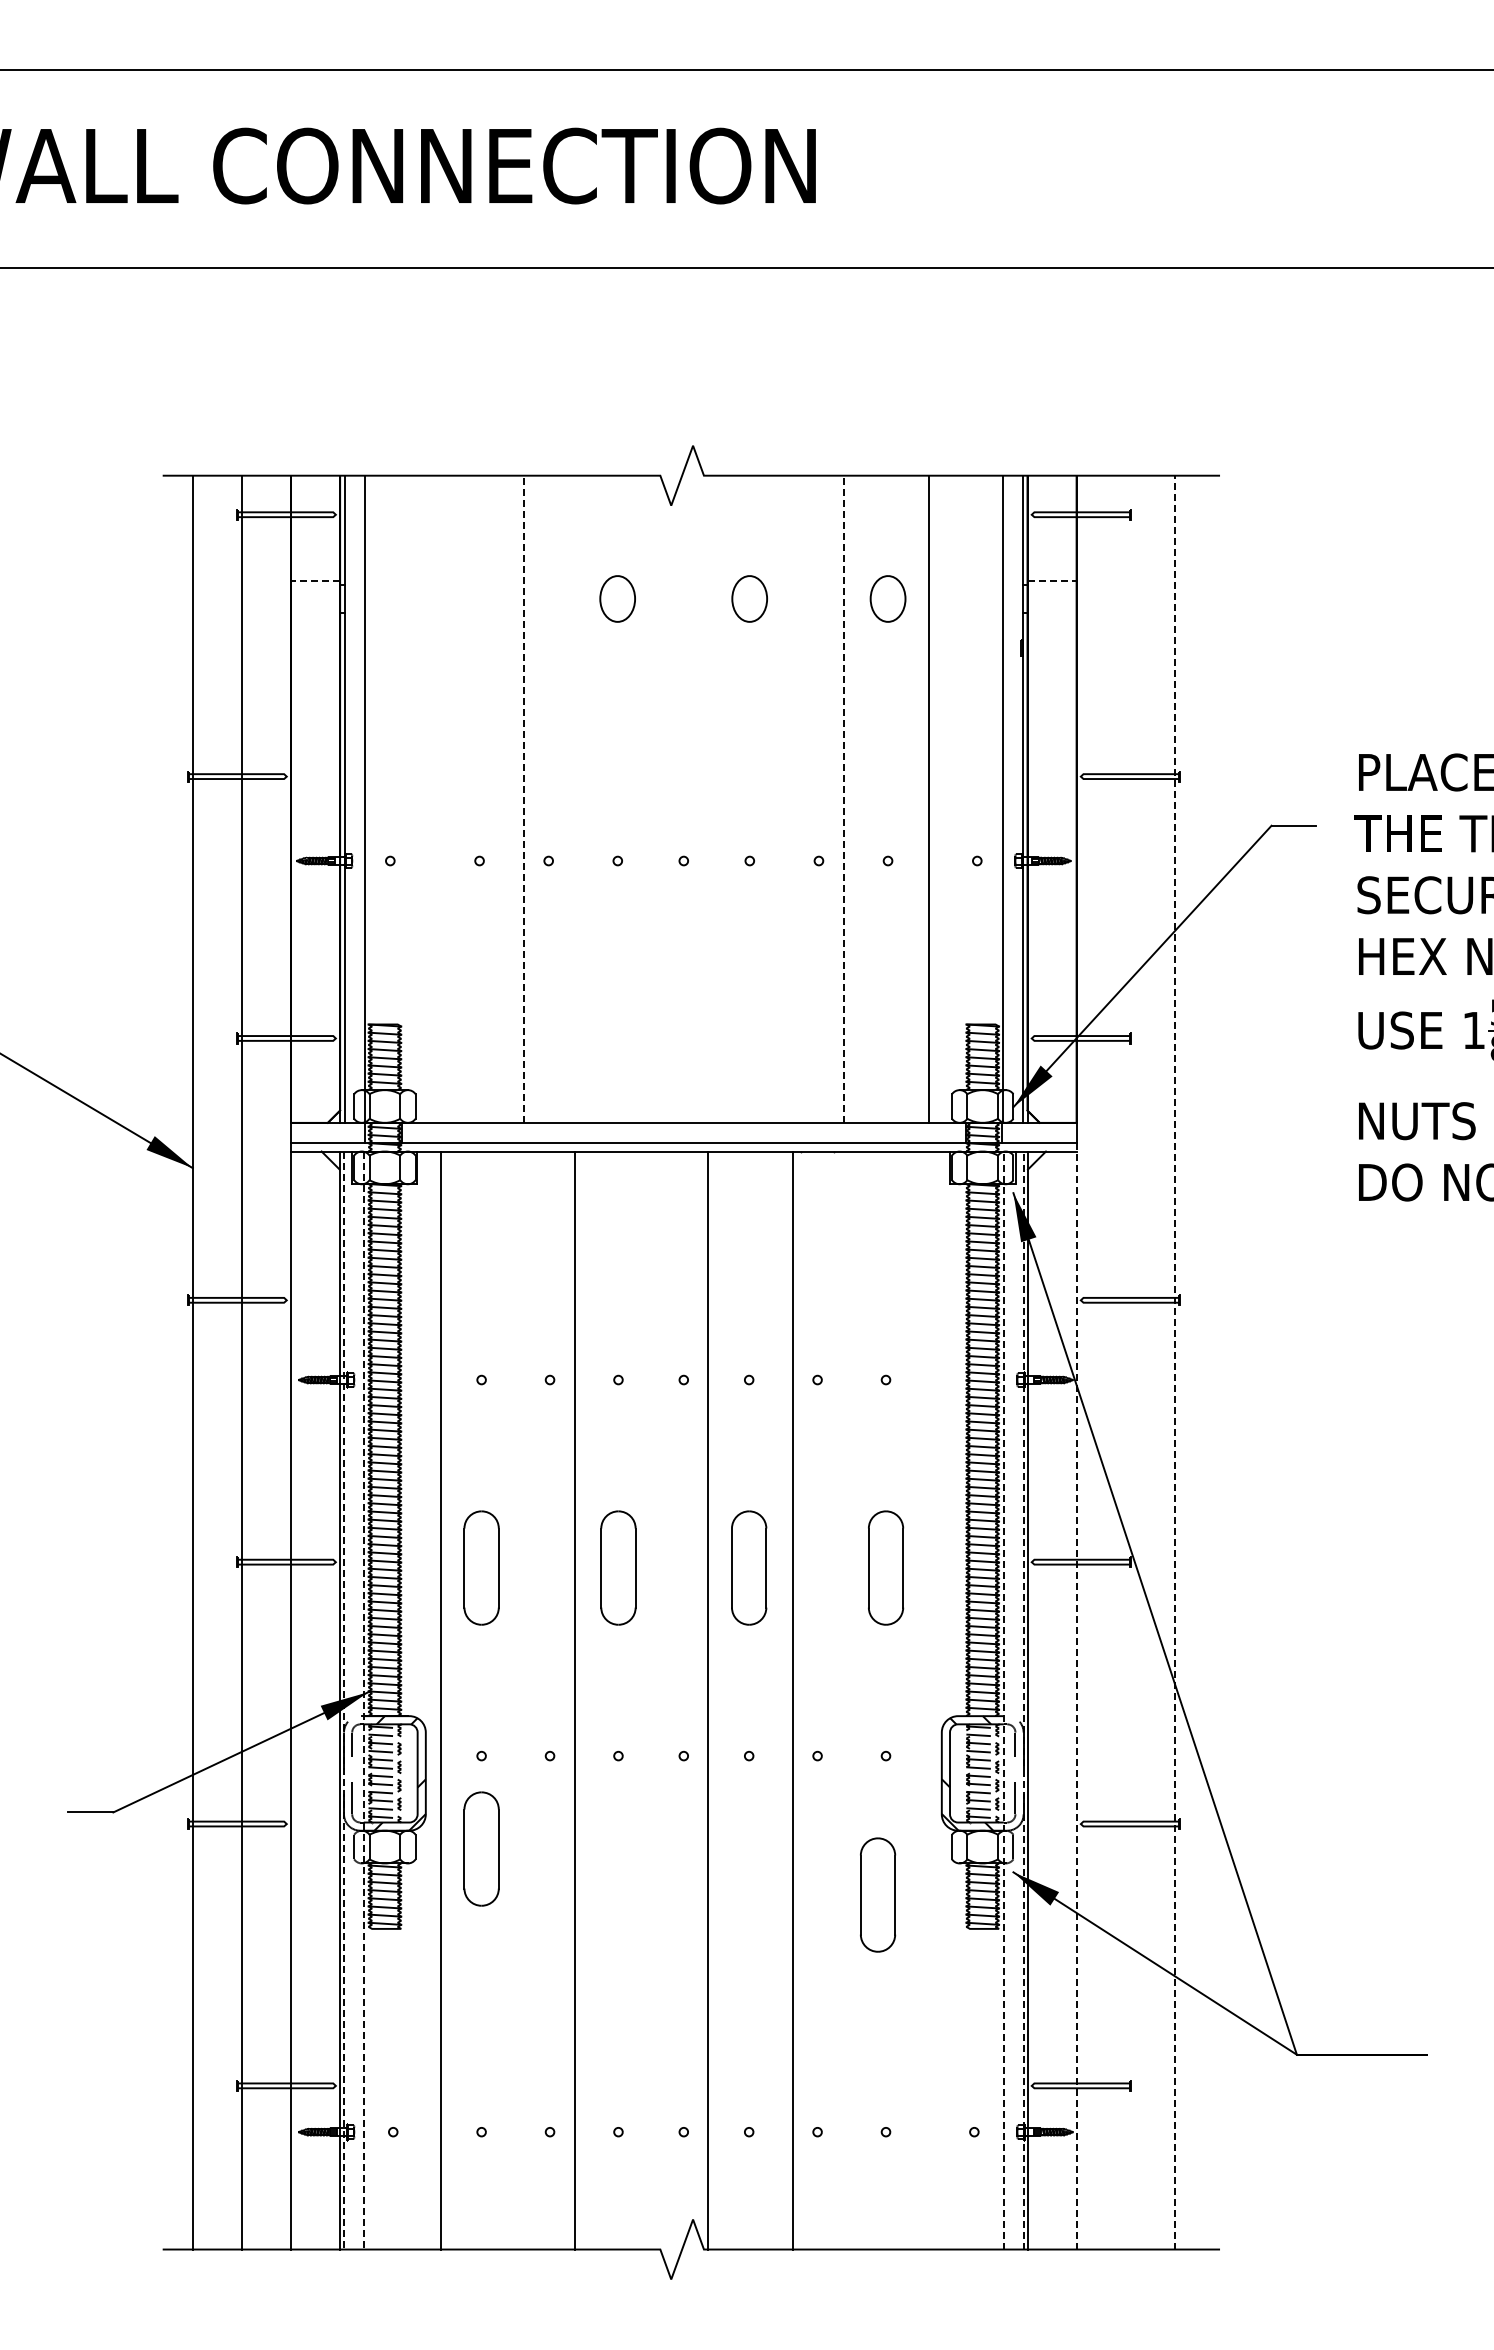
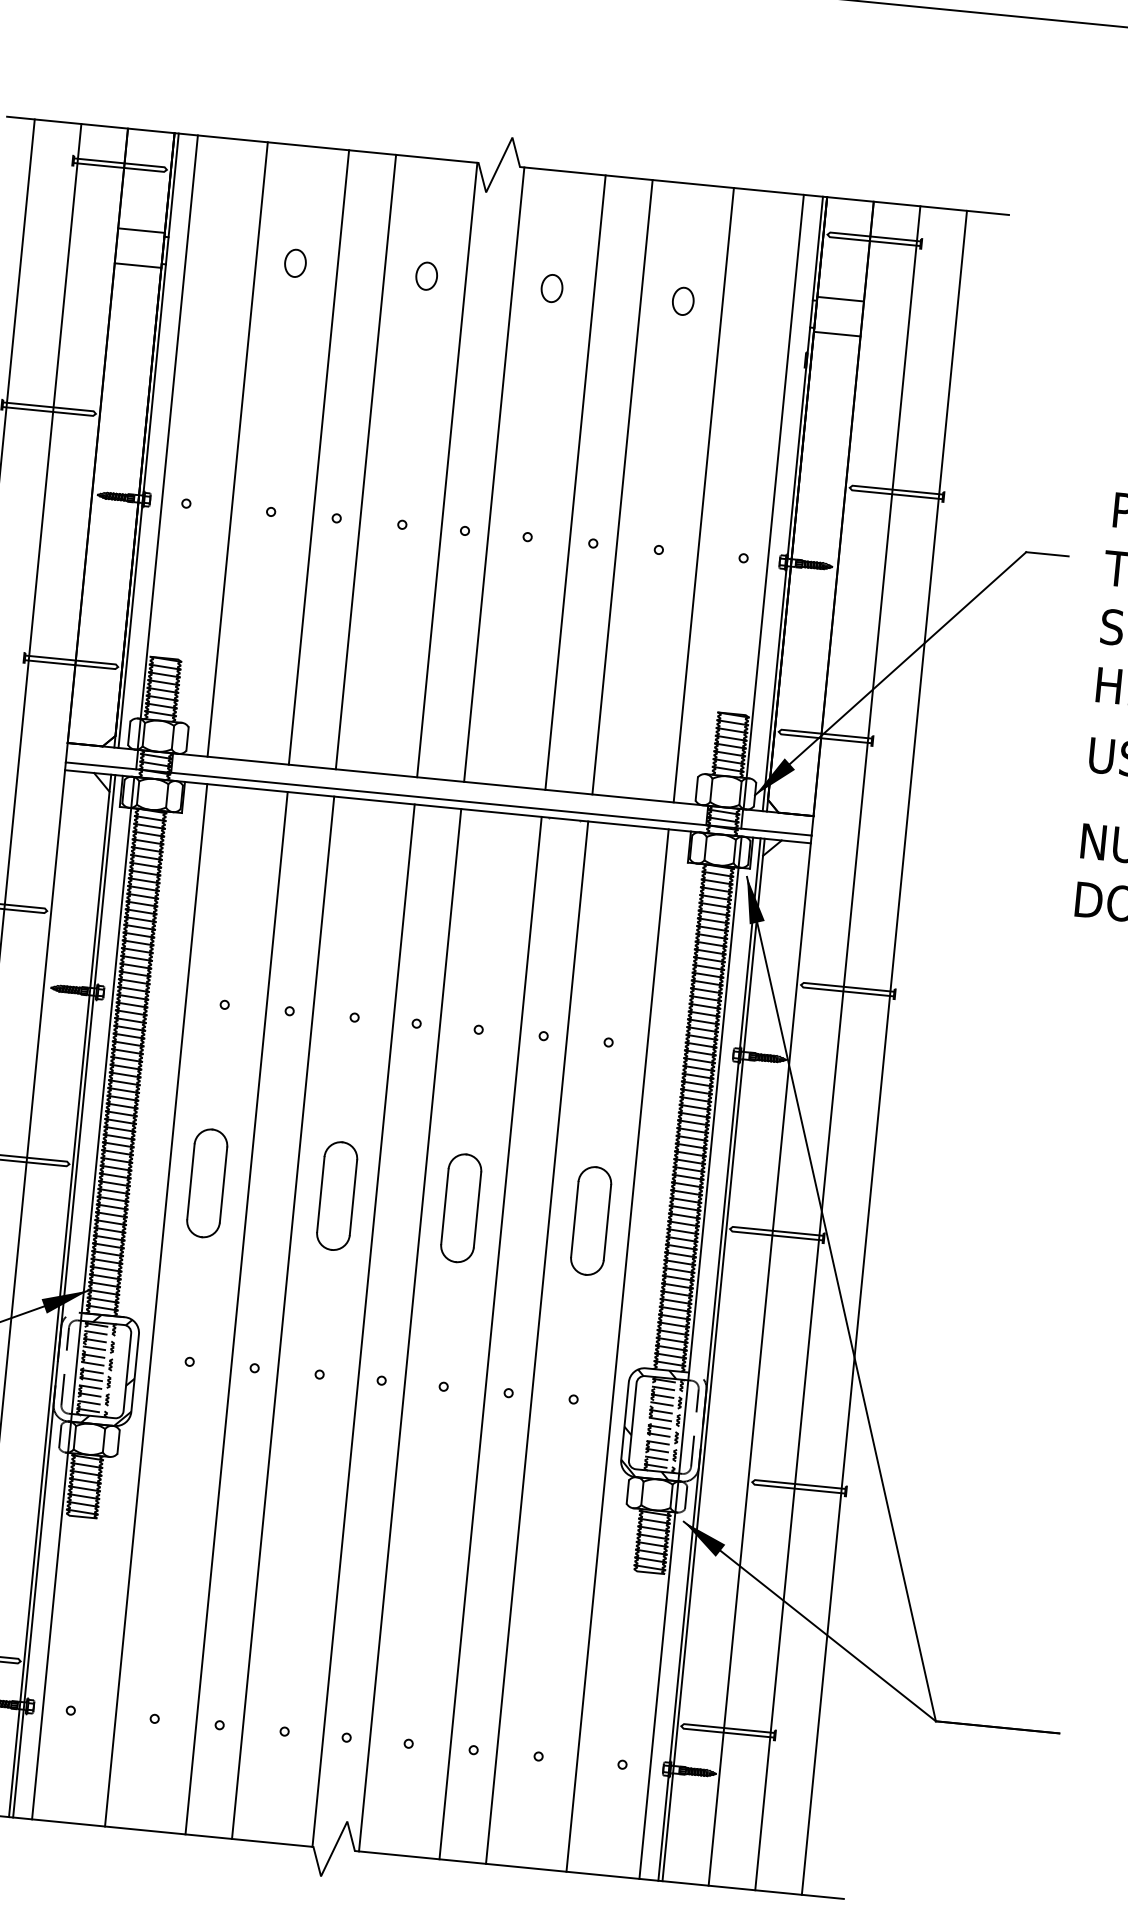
line: (315, 580) -> (141, 230), dashed -> solid
line: (1052, 580) -> (841, 298), dashed -> solid
part: (479, 599) -> (295, 263), added
part: (617, 599) -> (426, 276), size x0.62
part: (749, 599) -> (551, 288), size x0.62
part: (887, 599) -> (682, 301), size x0.62
line: (315, 617) -> (138, 265), added
line: (1051, 617) -> (836, 334), added
line: (438, 798) -> (237, 448), added
line: (573, 798) -> (366, 461), added
line: (659, 798) -> (447, 469), added
line: (708, 798) -> (494, 473), added
line: (794, 798) -> (575, 481), added
line: (523, 799) -> (318, 457), dashed -> solid
line: (843, 799) -> (622, 487), dashed -> solid
line: (1125, 1362) -> (837, 1048), added
line: (1174, 1362) -> (884, 1052), dashed -> solid
line: (1076, 1695) -> (760, 1359), dashed -> solid
line: (344, 1700) -> (64, 1296), dashed -> solid
line: (363, 1700) -> (82, 1298), dashed -> solid
line: (525, 1700) -> (236, 1313), added
line: (659, 1700) -> (363, 1325), added
line: (842, 1700) -> (537, 1342), added
line: (926, 1700) -> (617, 1350), added
line: (1003, 1700) -> (690, 1357), dashed -> solid
line: (1023, 1700) -> (709, 1359), dashed -> solid
part: (481, 1848) -> (181, 1449), removed
part: (878, 1894) -> (553, 1530), removed

